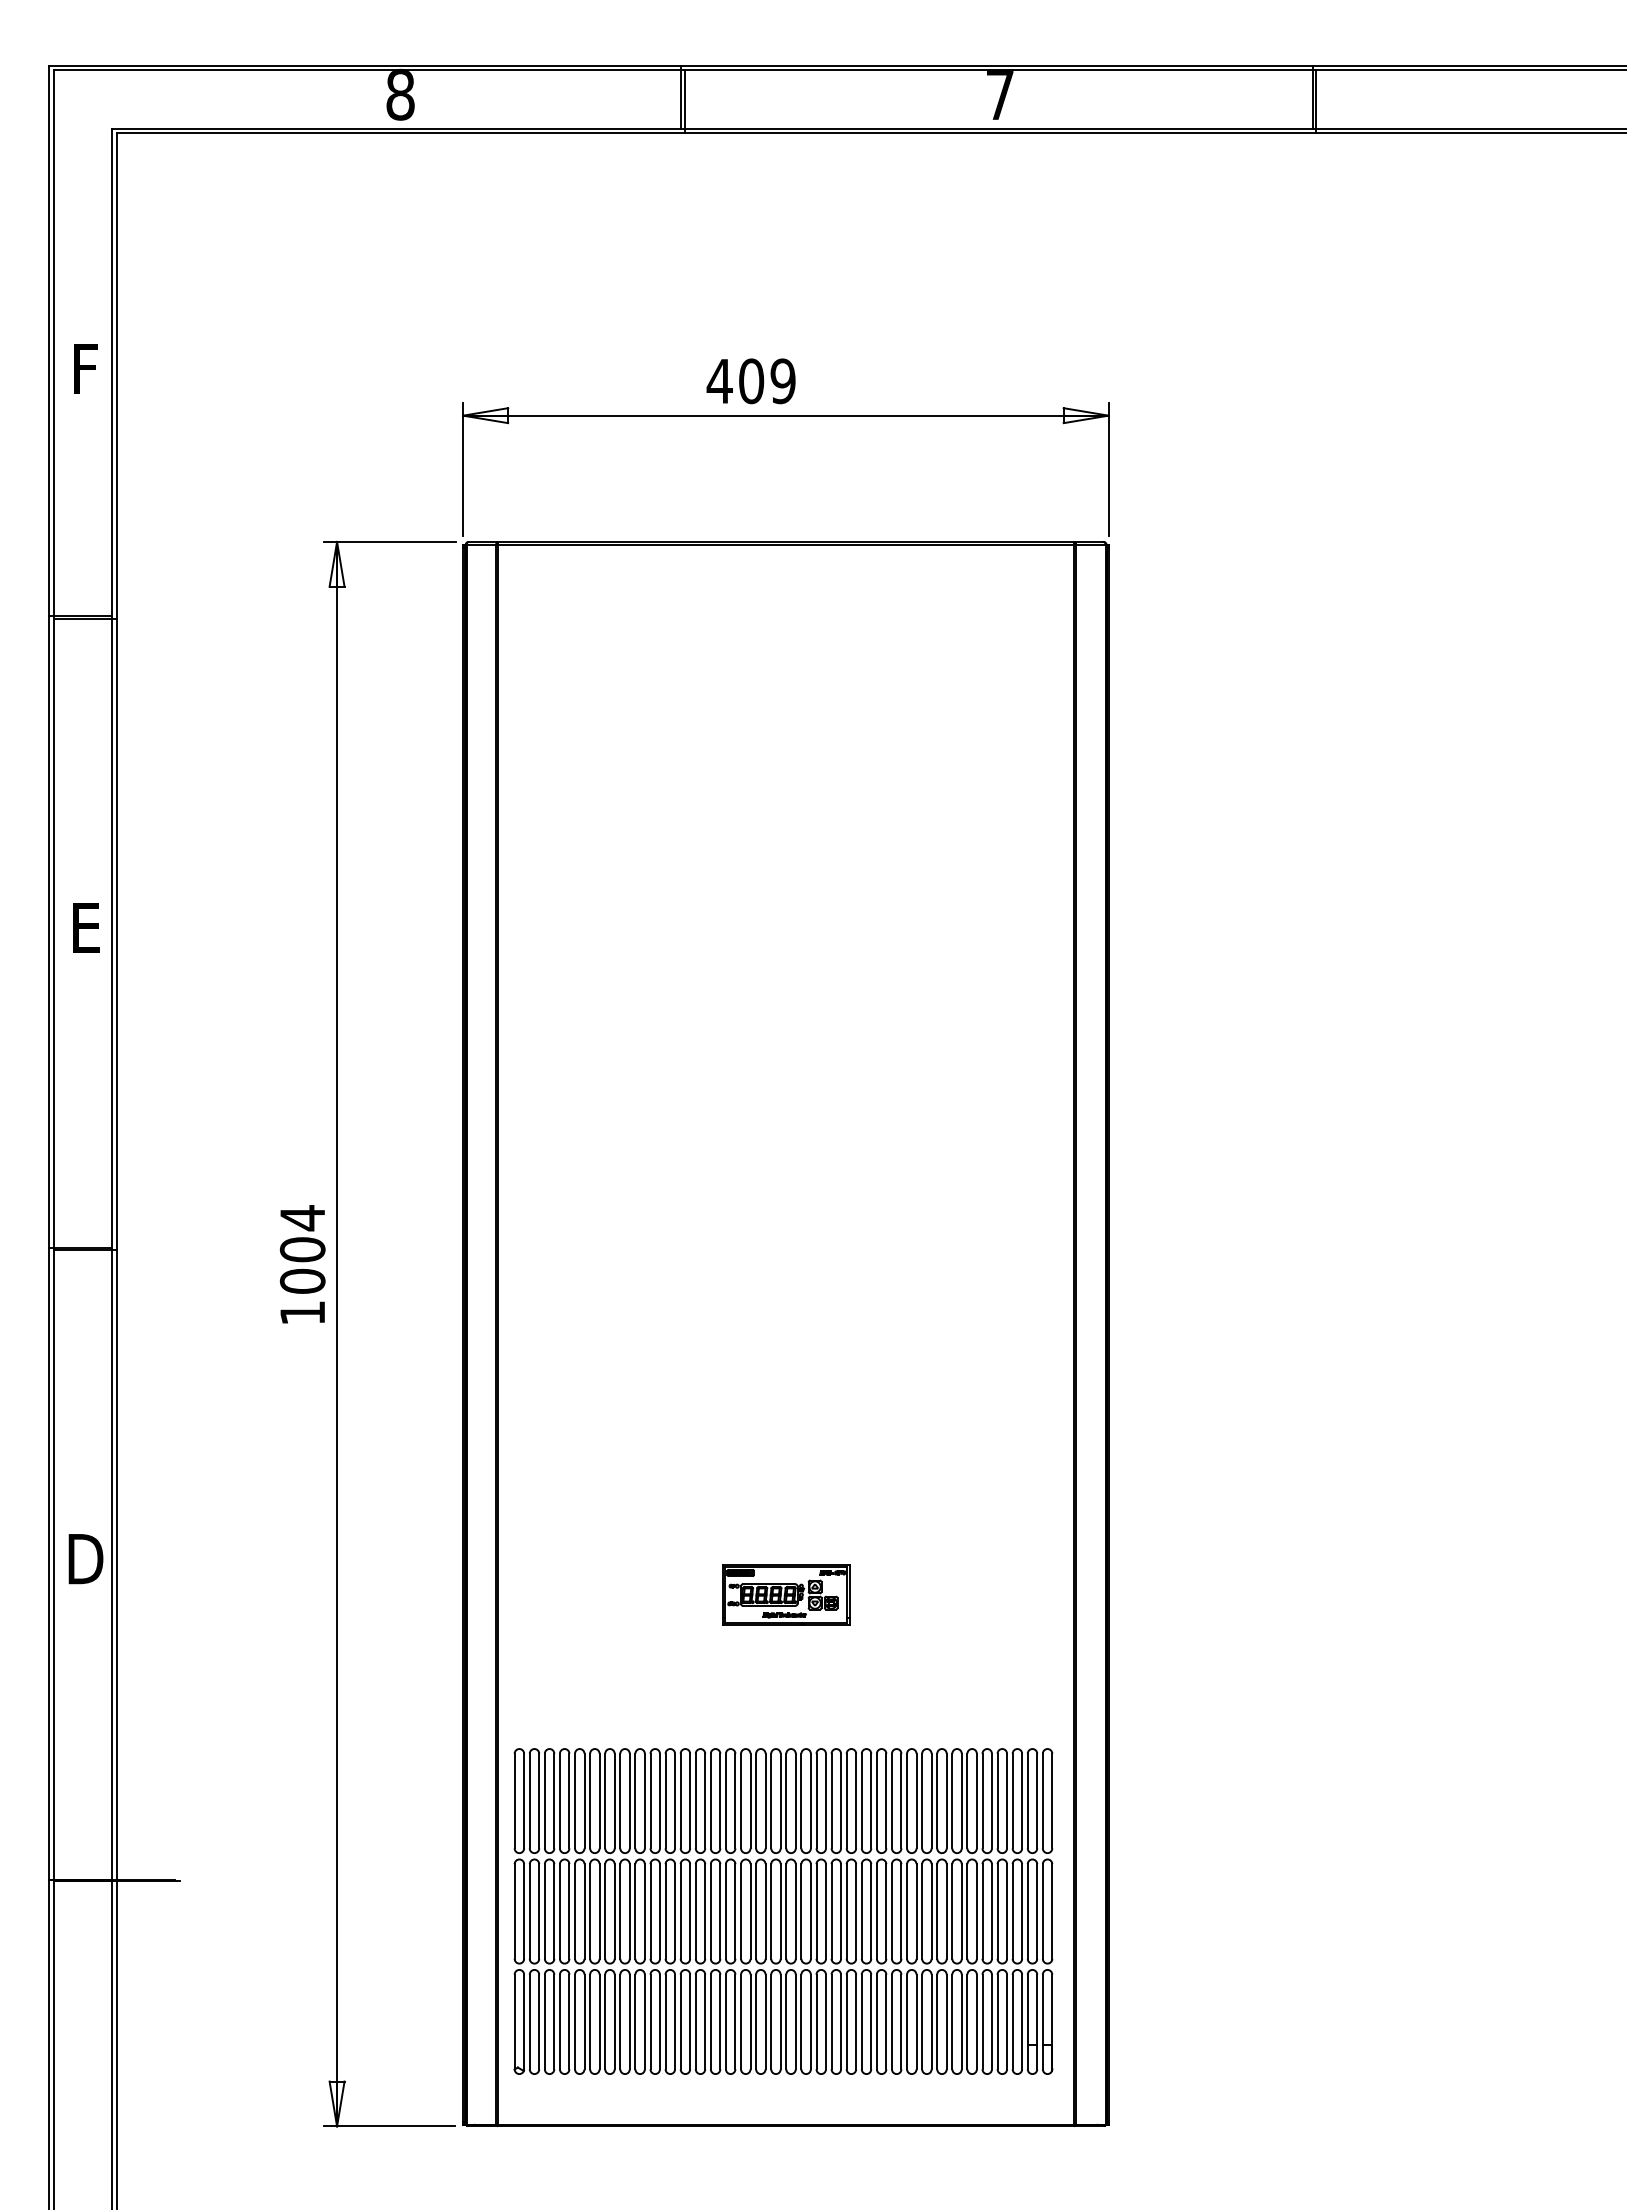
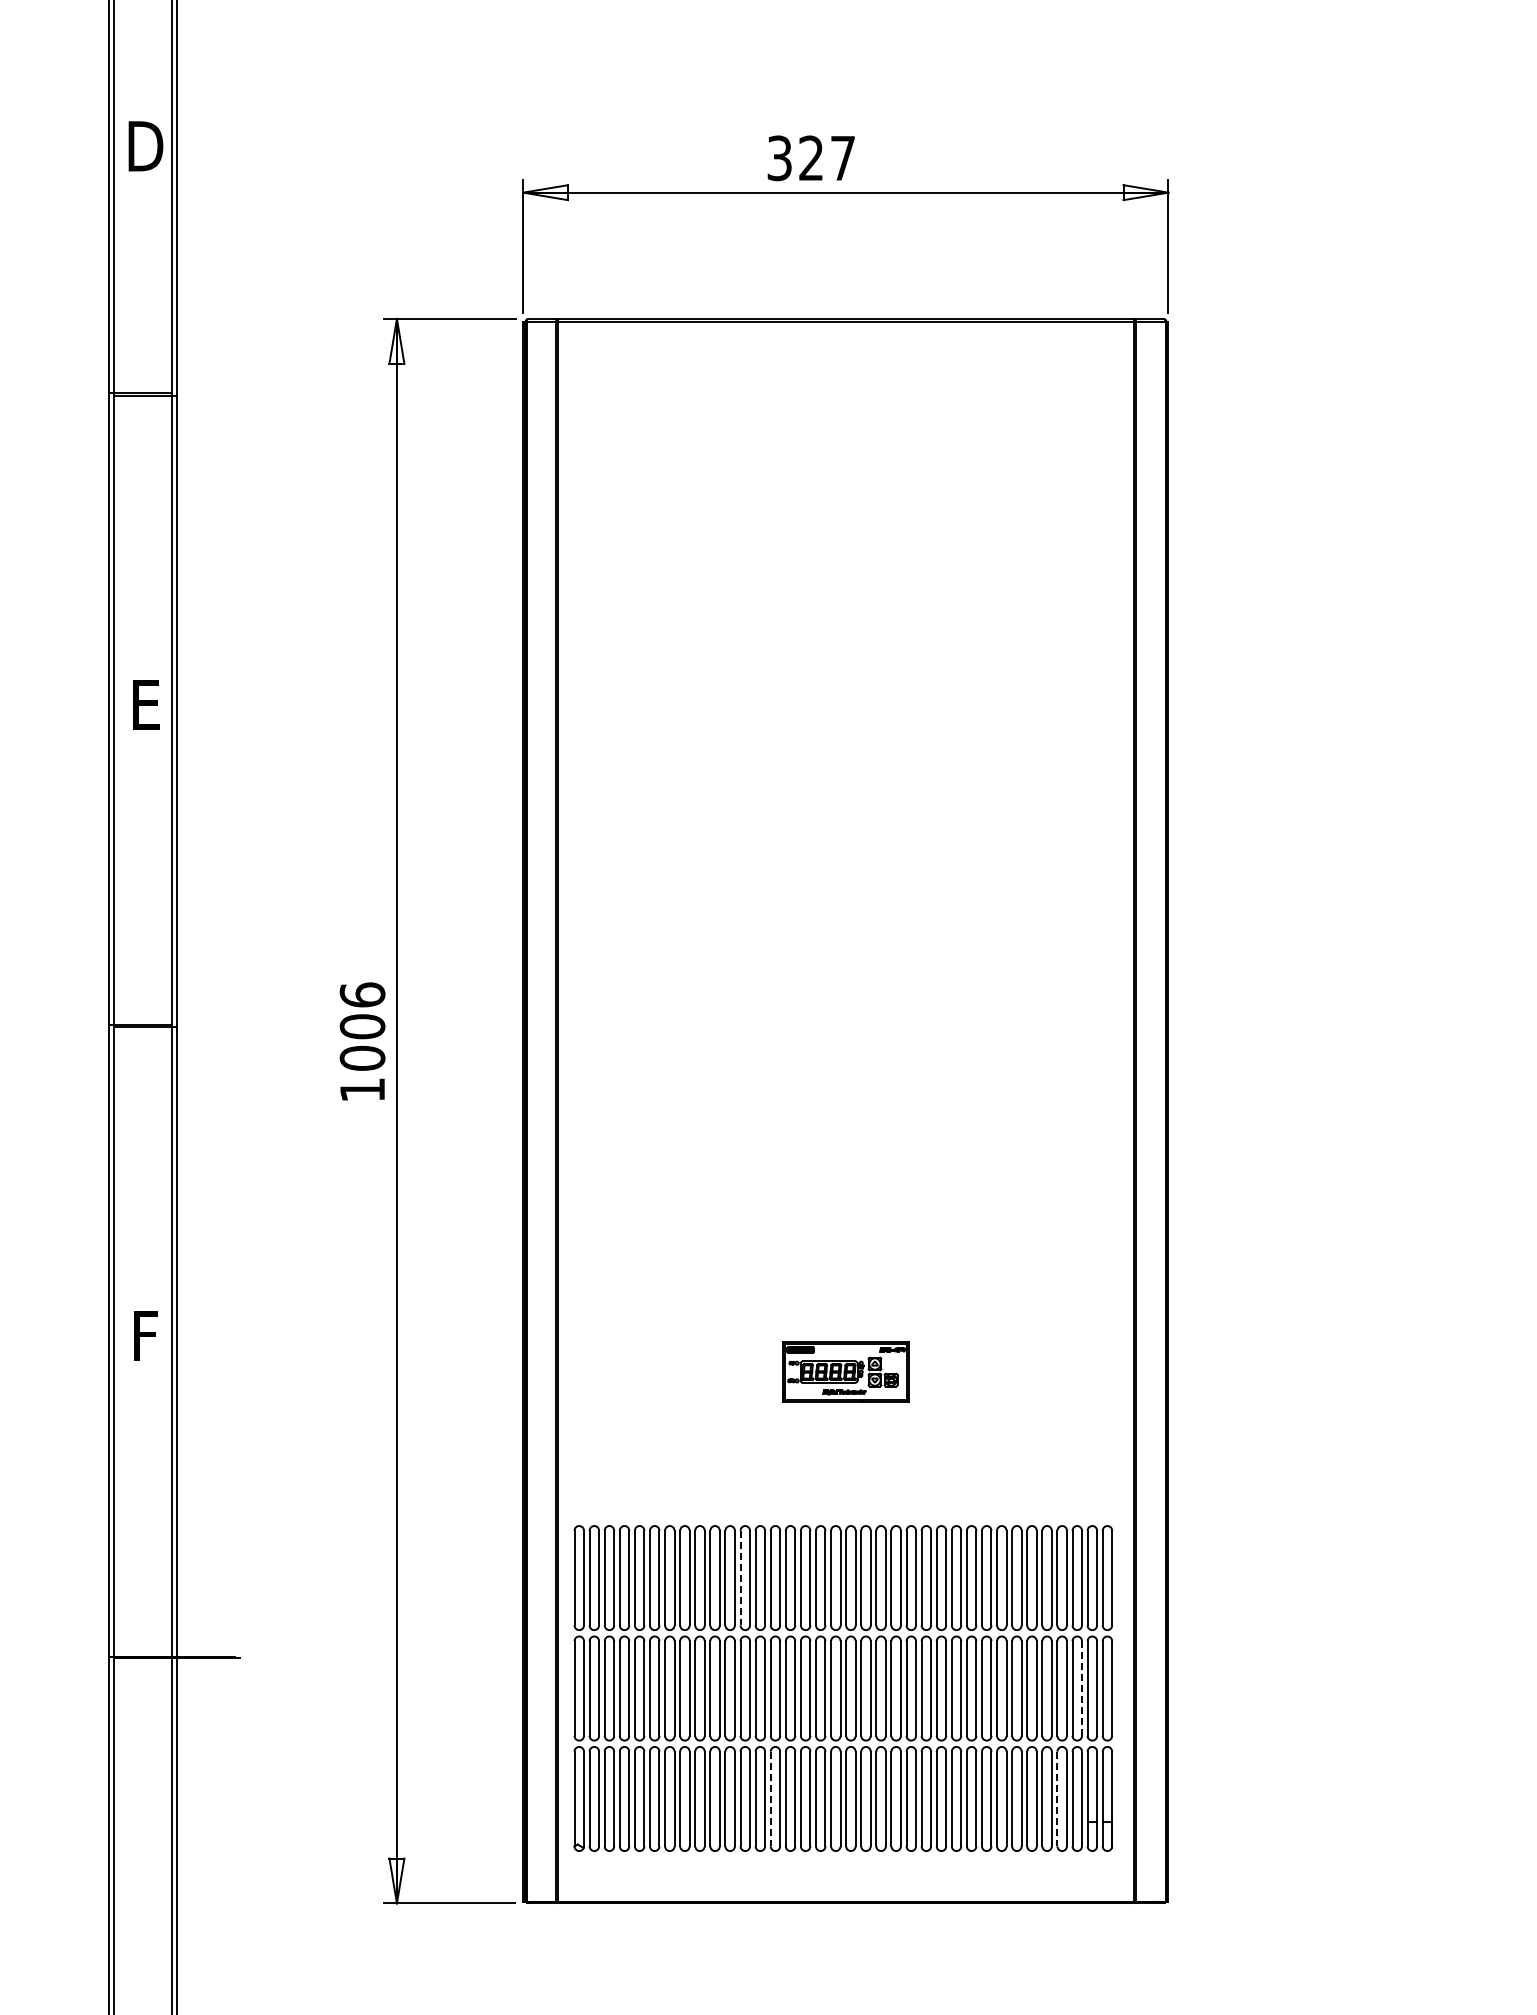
text: (85, 369) -> (145, 146), F -> D
text: (750, 381) -> (810, 158), 409 -> 327
text: (302, 1218) -> (362, 995), 1004 -> 1006
text: (85, 1559) -> (145, 1336), D -> F
line: (680, 1801) -> (740, 1578), solid -> dashed
line: (1022, 1911) -> (1082, 1688), solid -> dashed
line: (710, 2022) -> (770, 1799), solid -> dashed
line: (997, 2022) -> (1057, 1799), solid -> dashed

